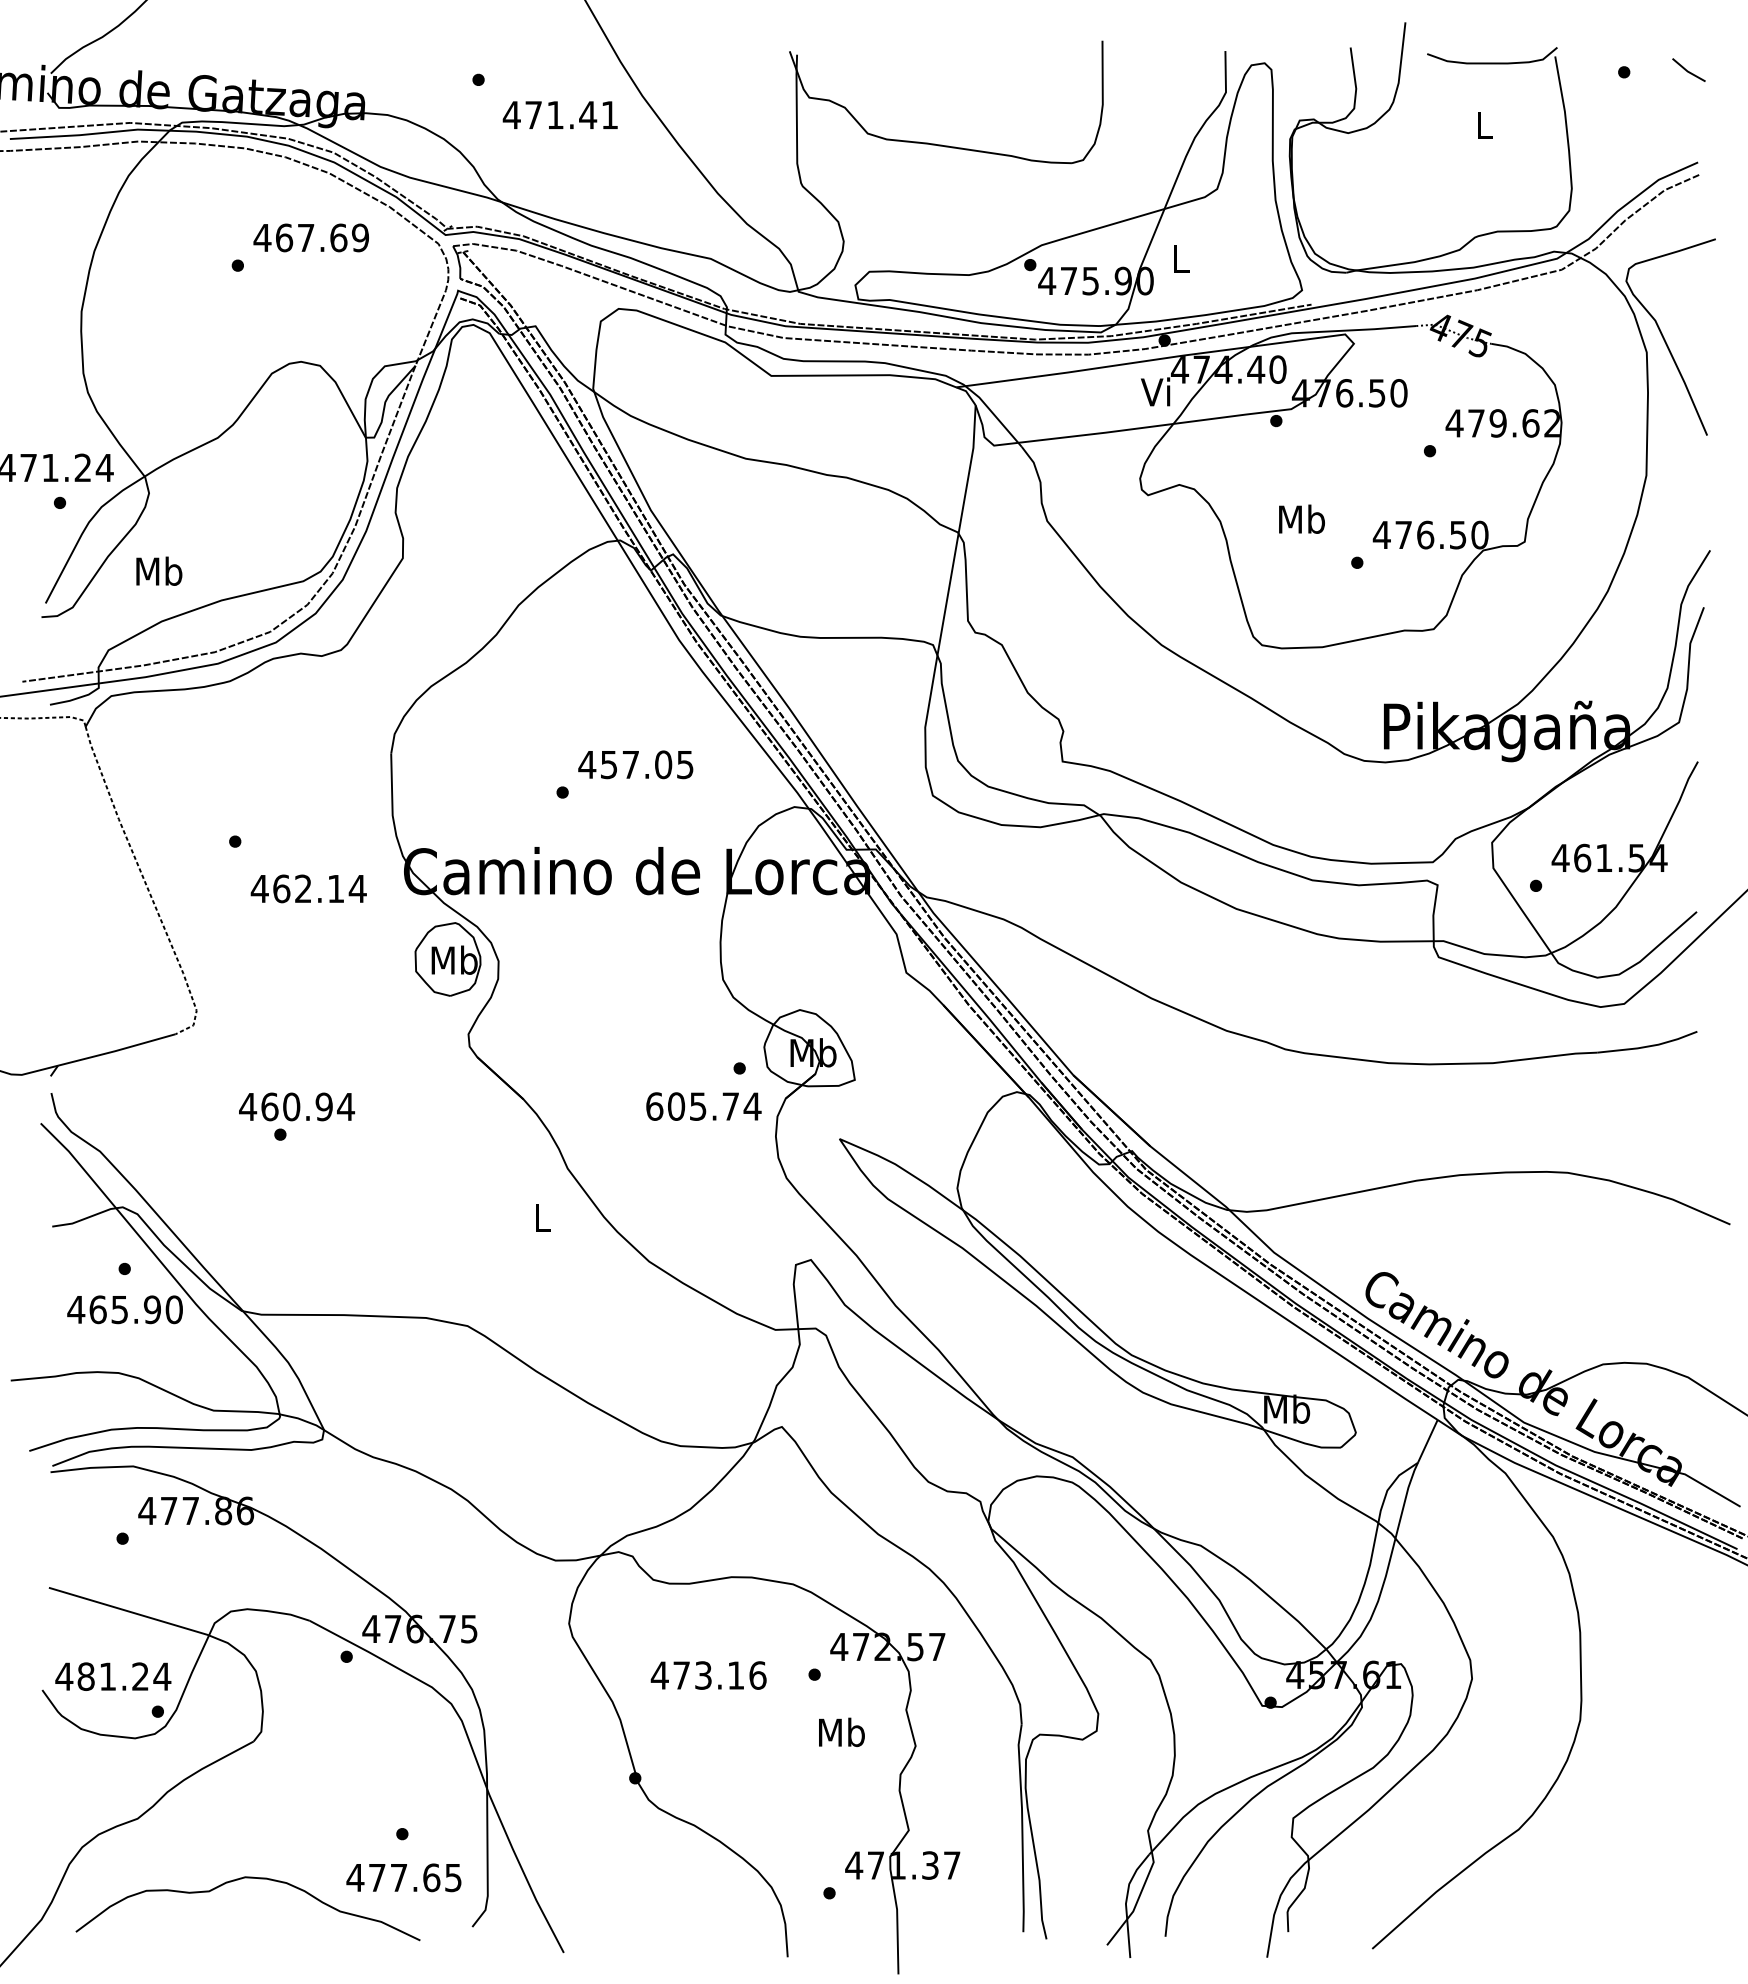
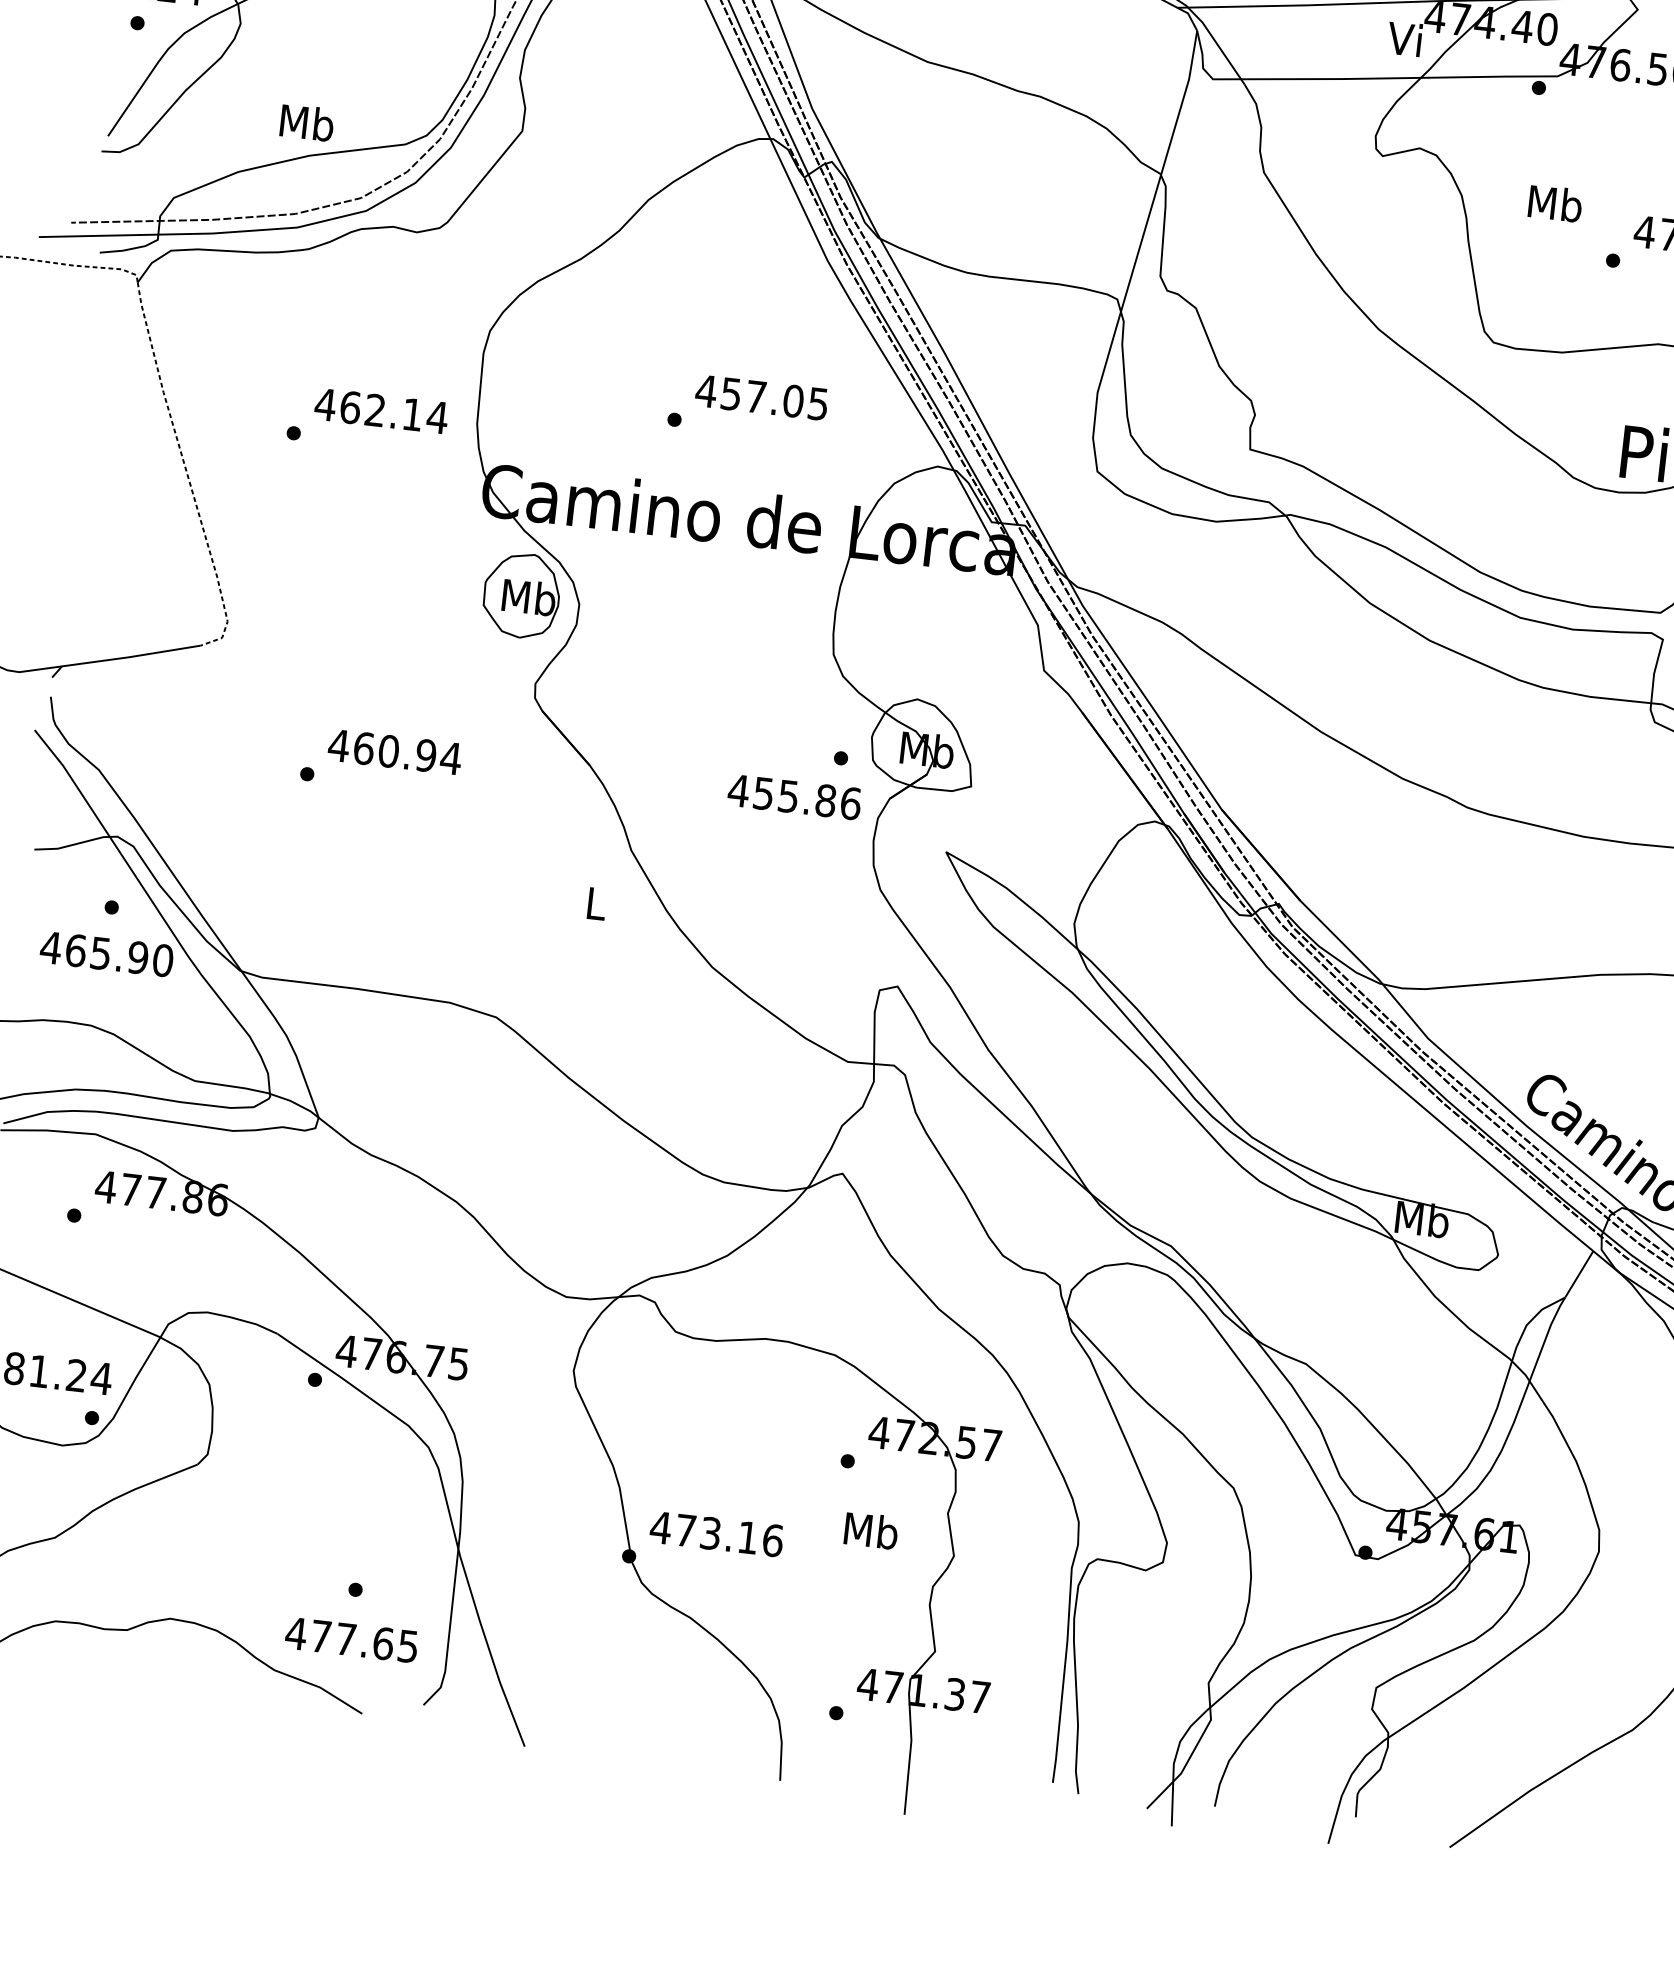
text: (159, 570) -> (307, 121), moved
text: (308, 888) -> (381, 410), moved
text: (296, 1106) -> (394, 751), moved
text: (703, 1106) -> (794, 797), 605.74 -> 455.86
text: (708, 1675) -> (716, 1534), moved

